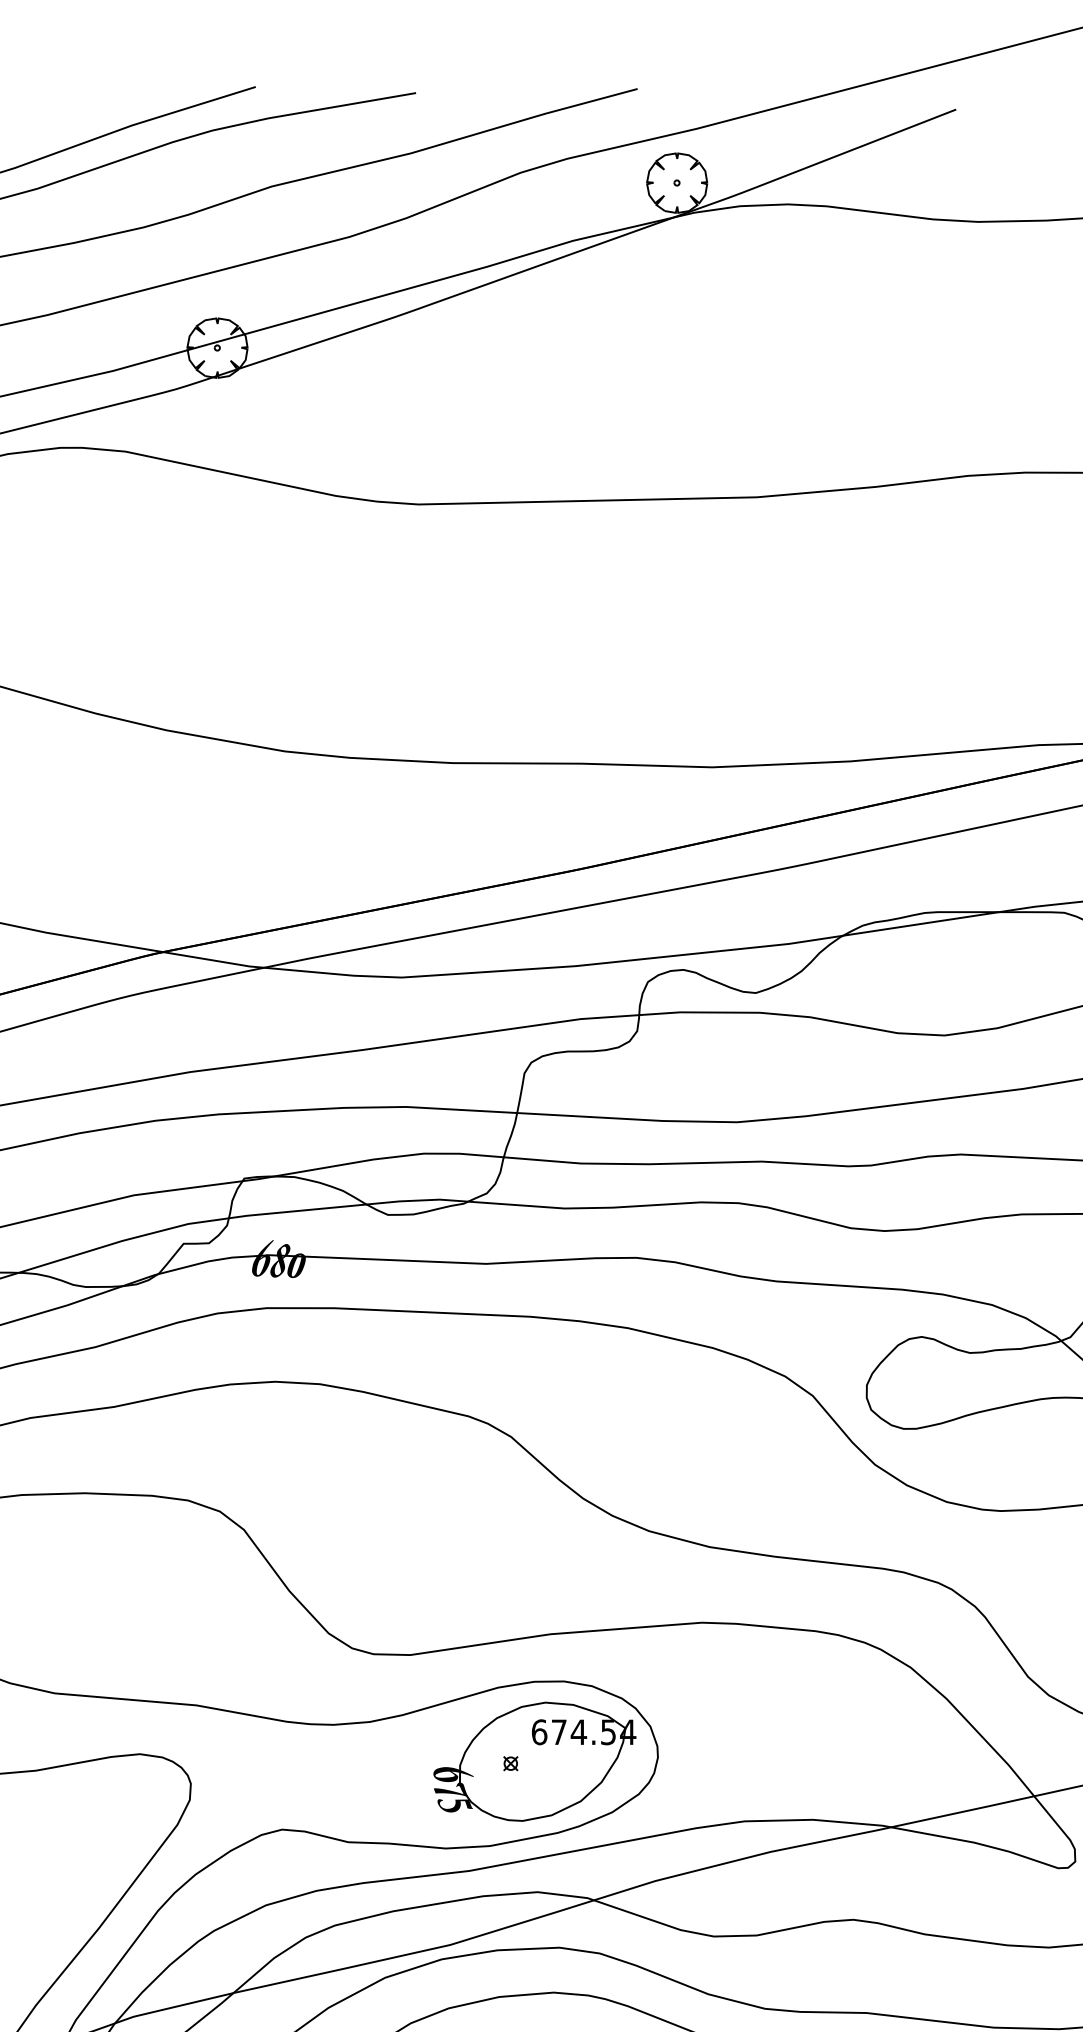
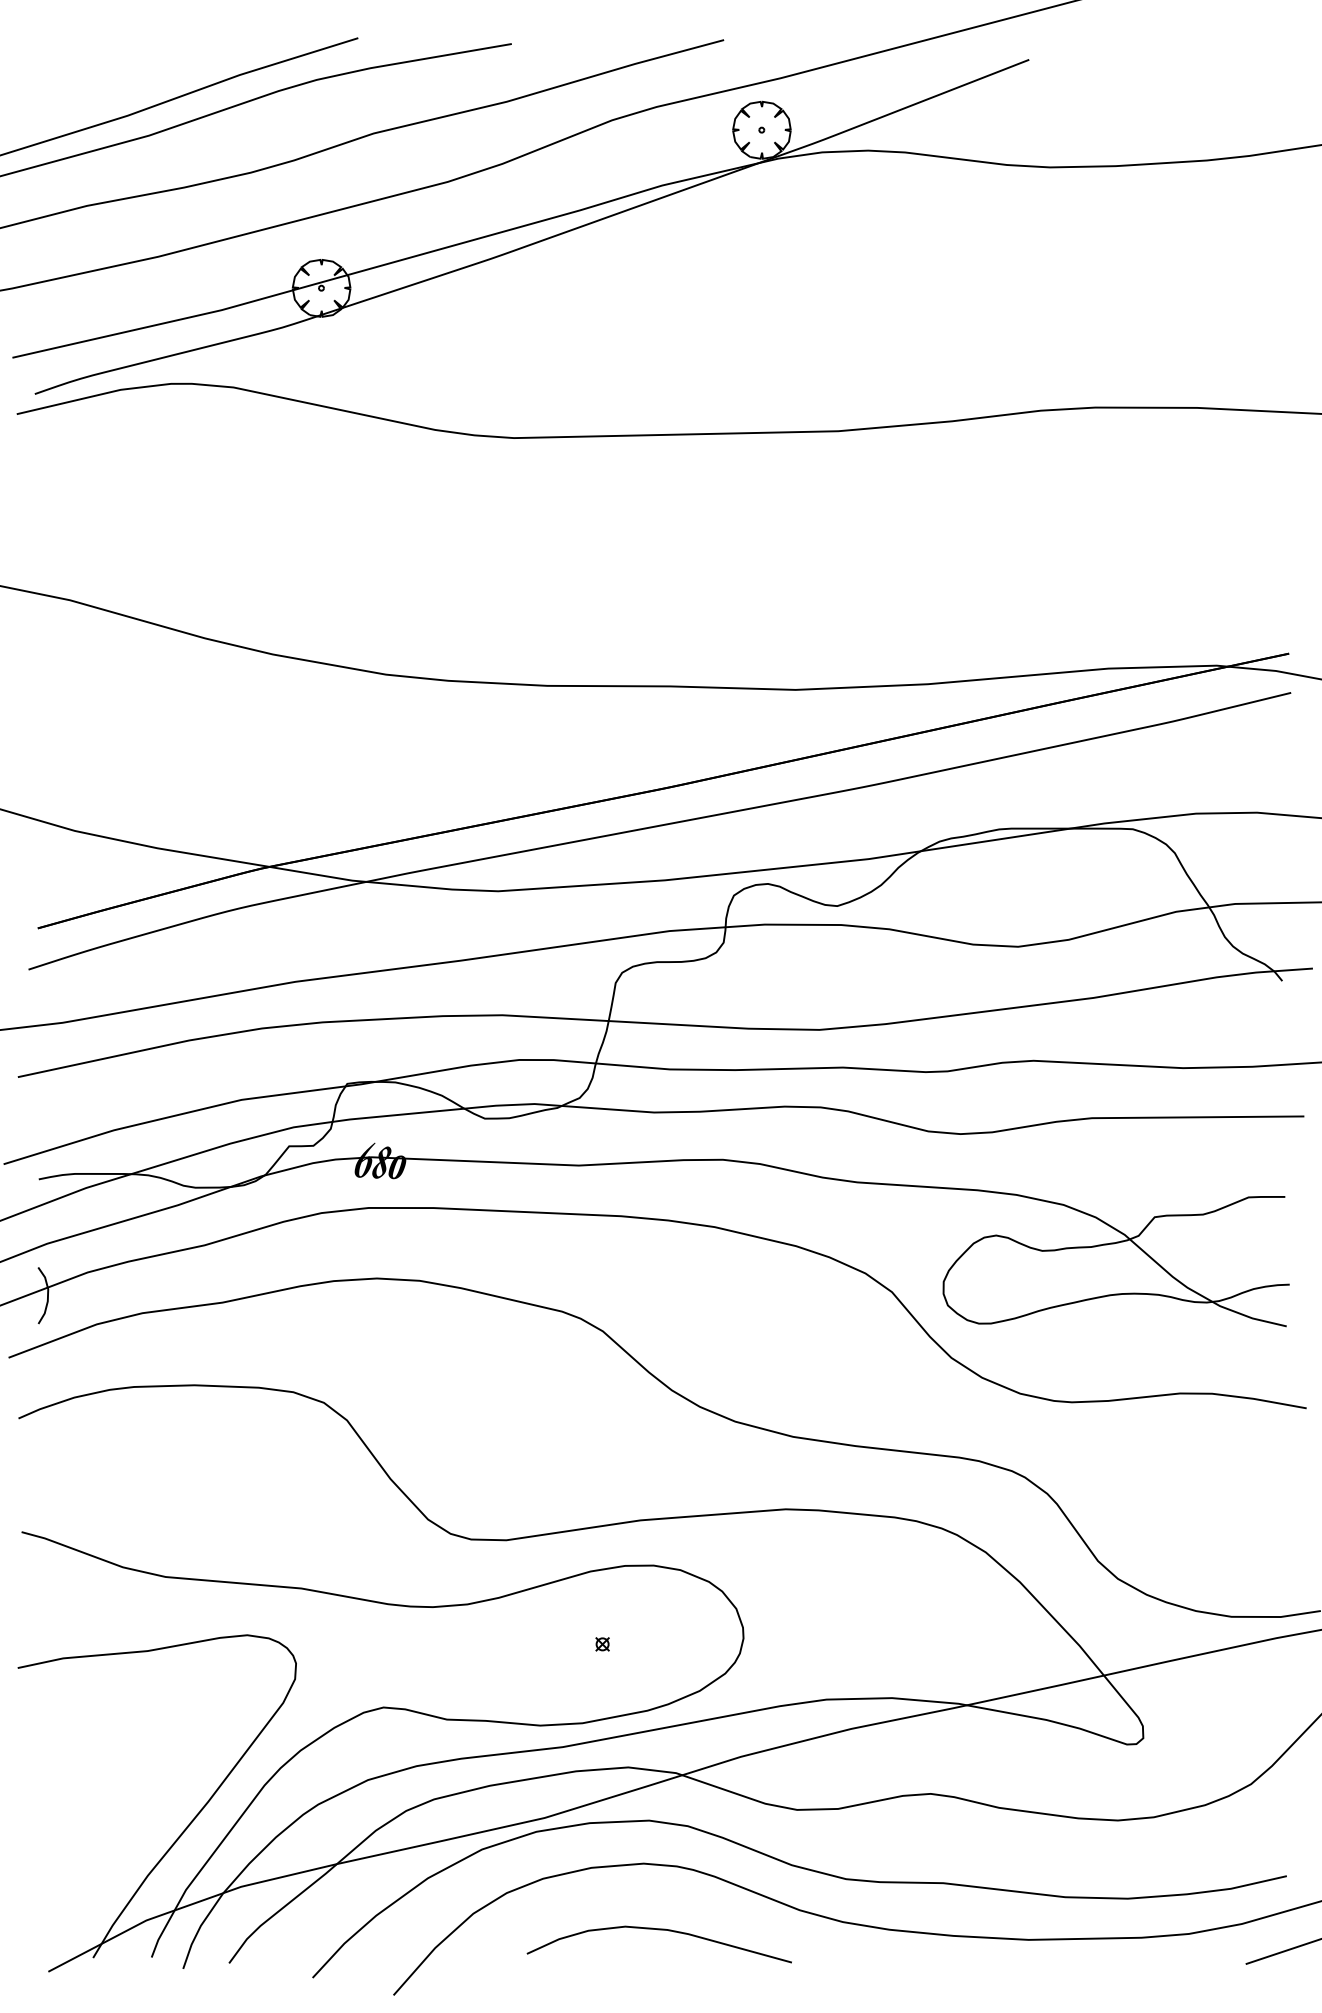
part: (534, 1761) -> (625, 1642), removed

